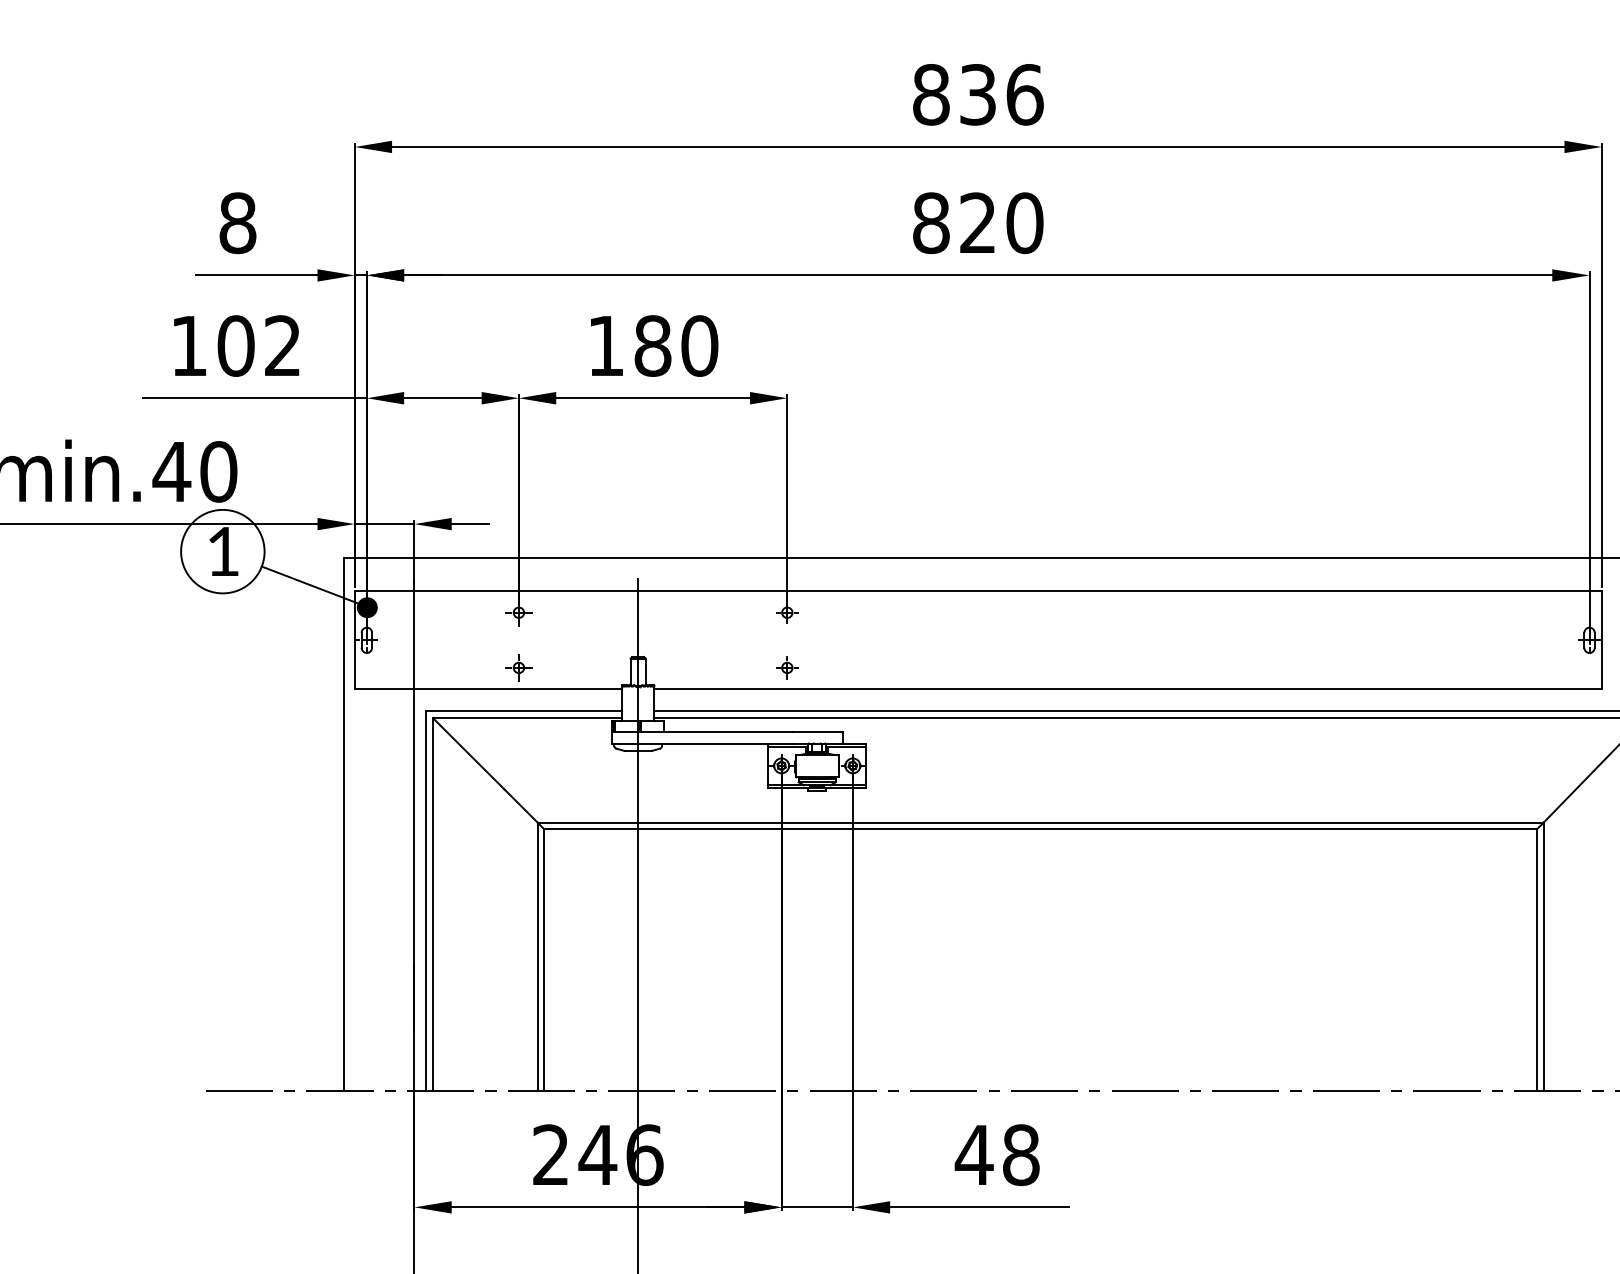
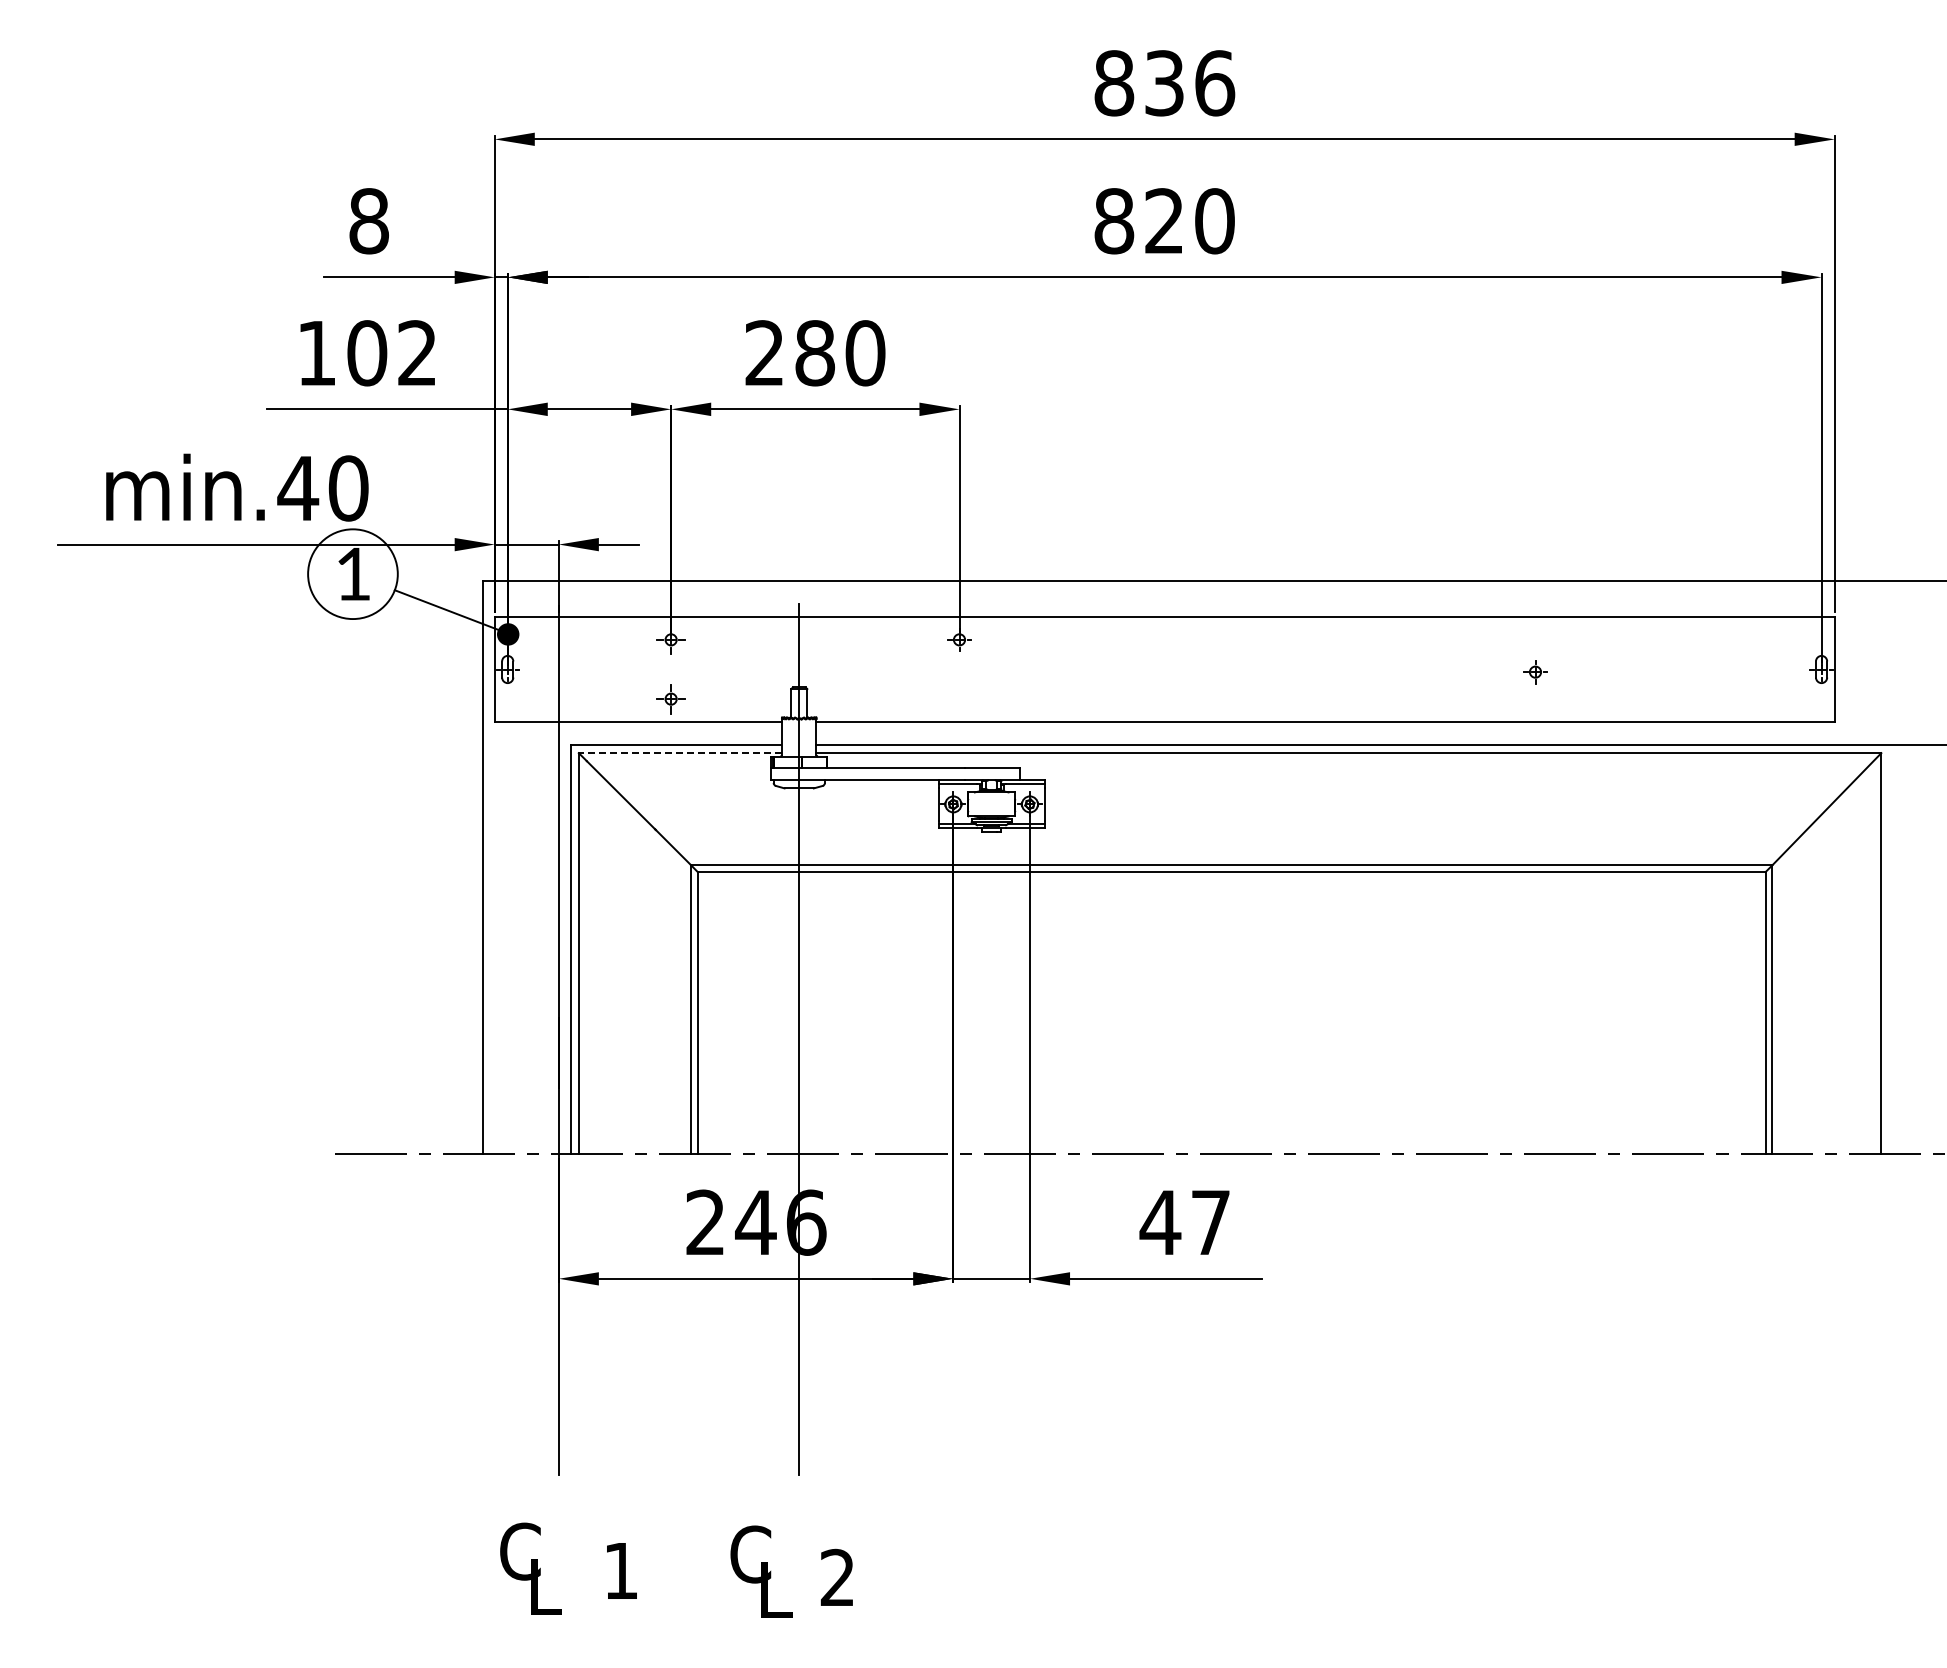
text: (604, 345) -> (763, 352), 180 -> 280
part: (787, 668) -> (1535, 672), moved
line: (527, 718) -> (680, 753), solid -> dashed
text: (1020, 1154) -> (1210, 1222), 48 -> 47

